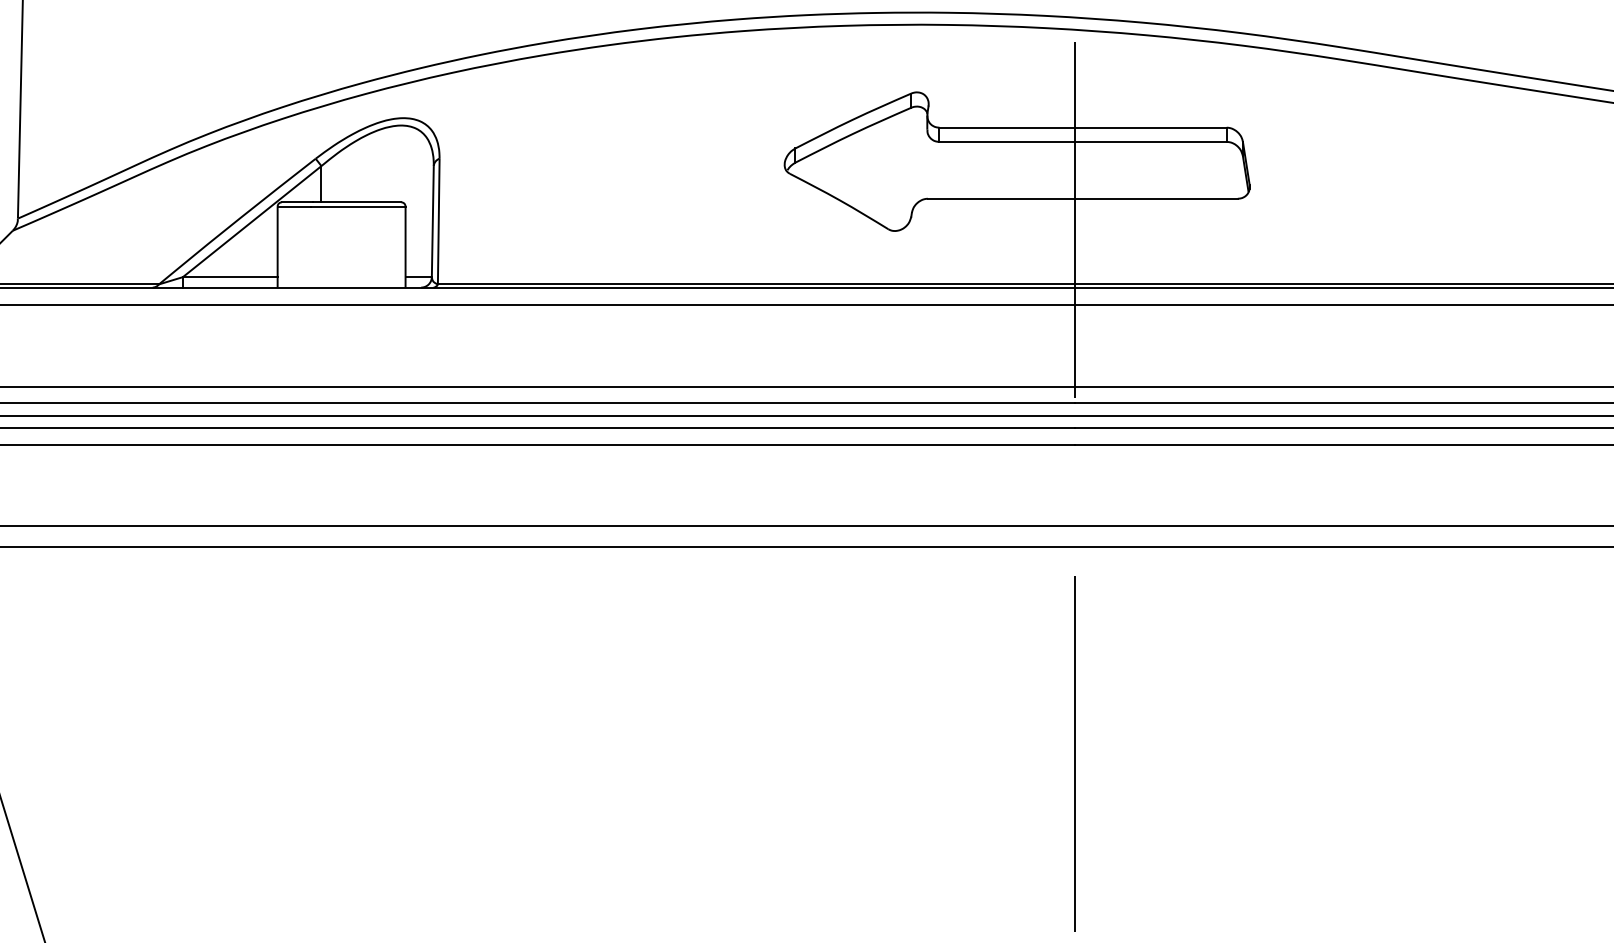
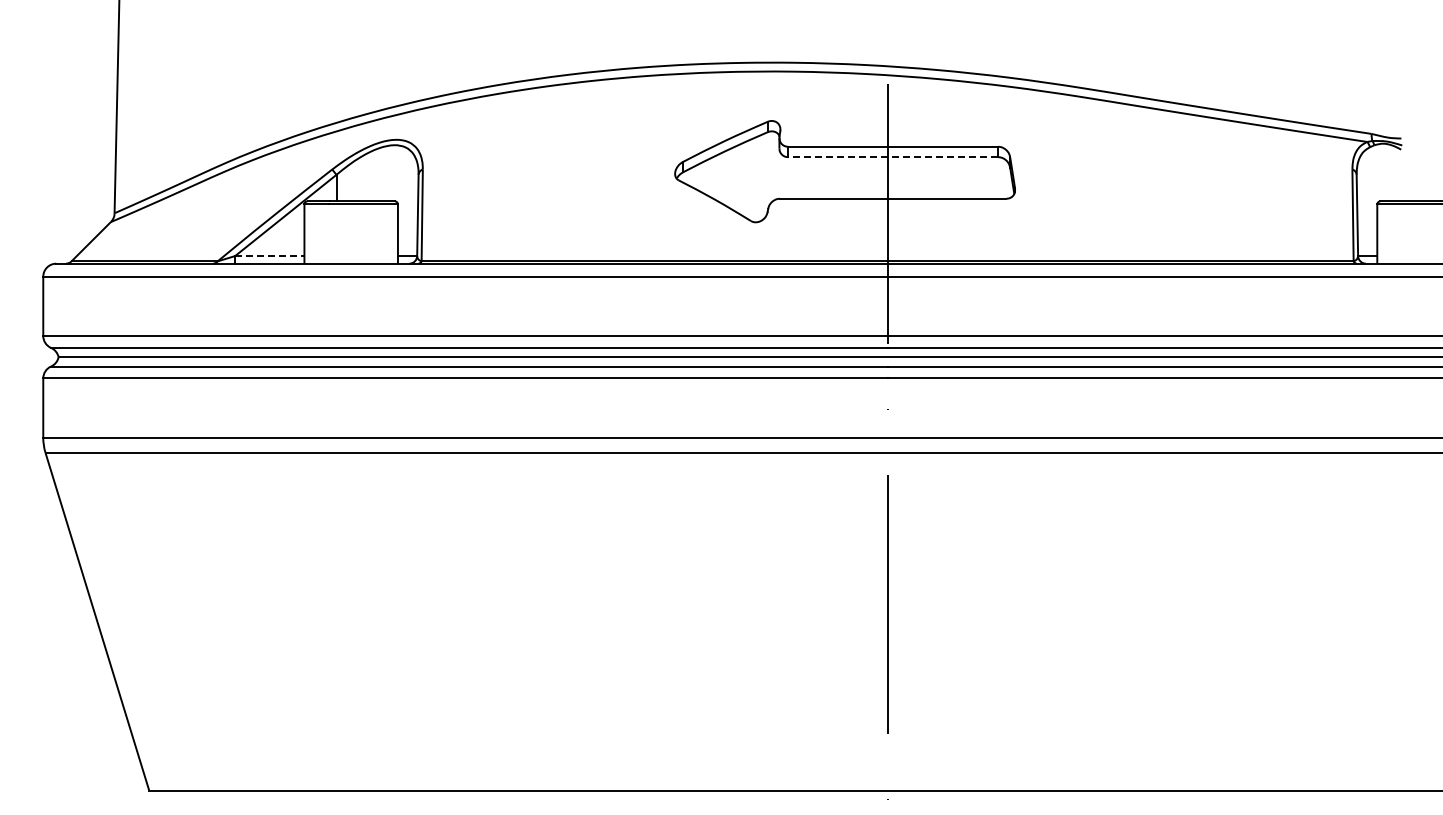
line: (1083, 142) -> (893, 157), solid -> dashed
line: (229, 277) -> (269, 256), solid -> dashed

